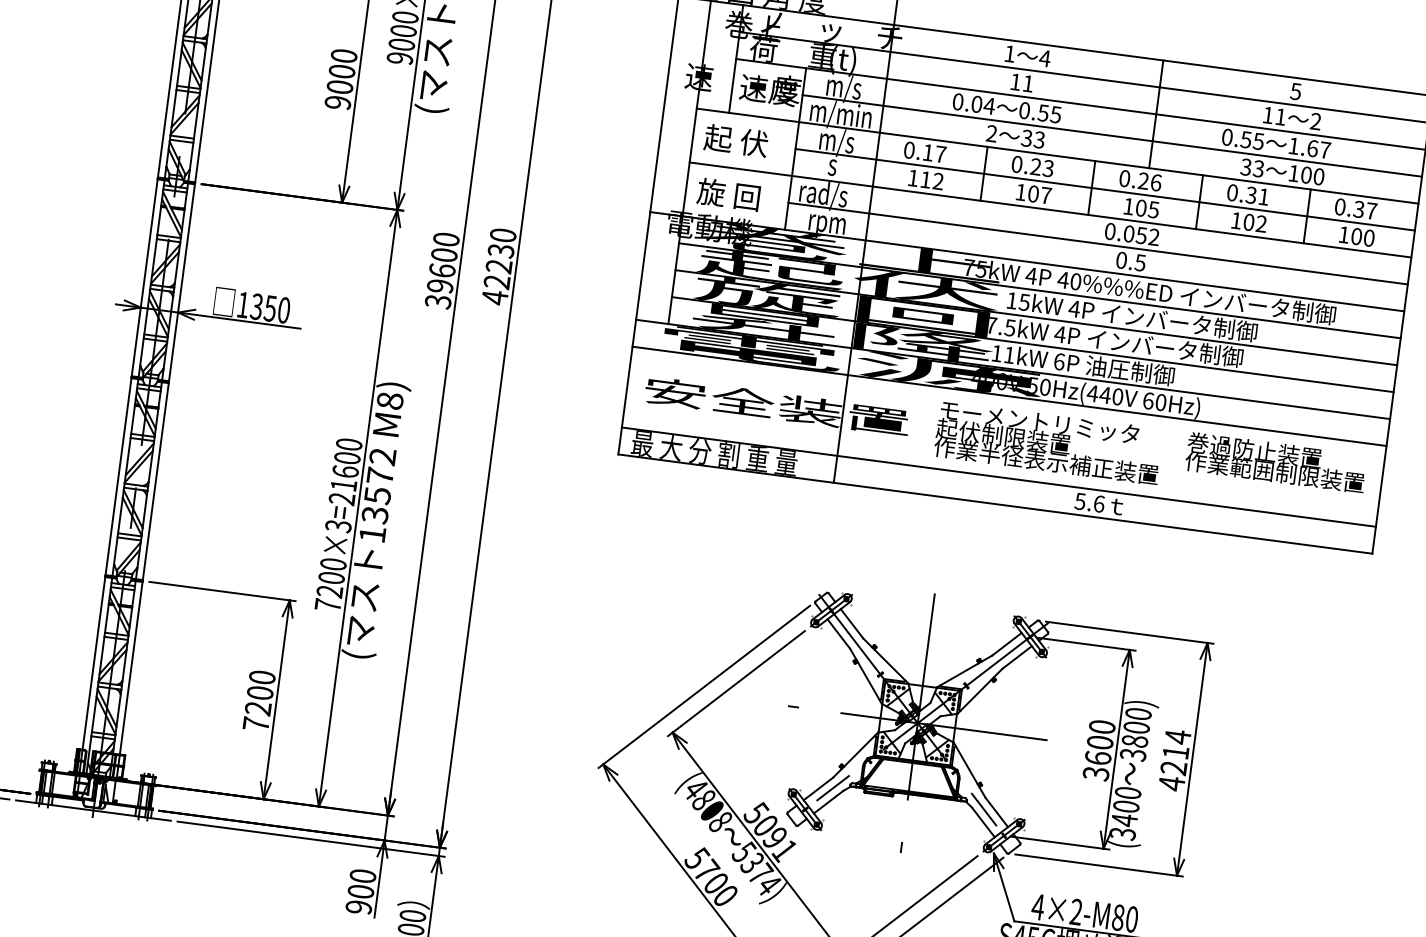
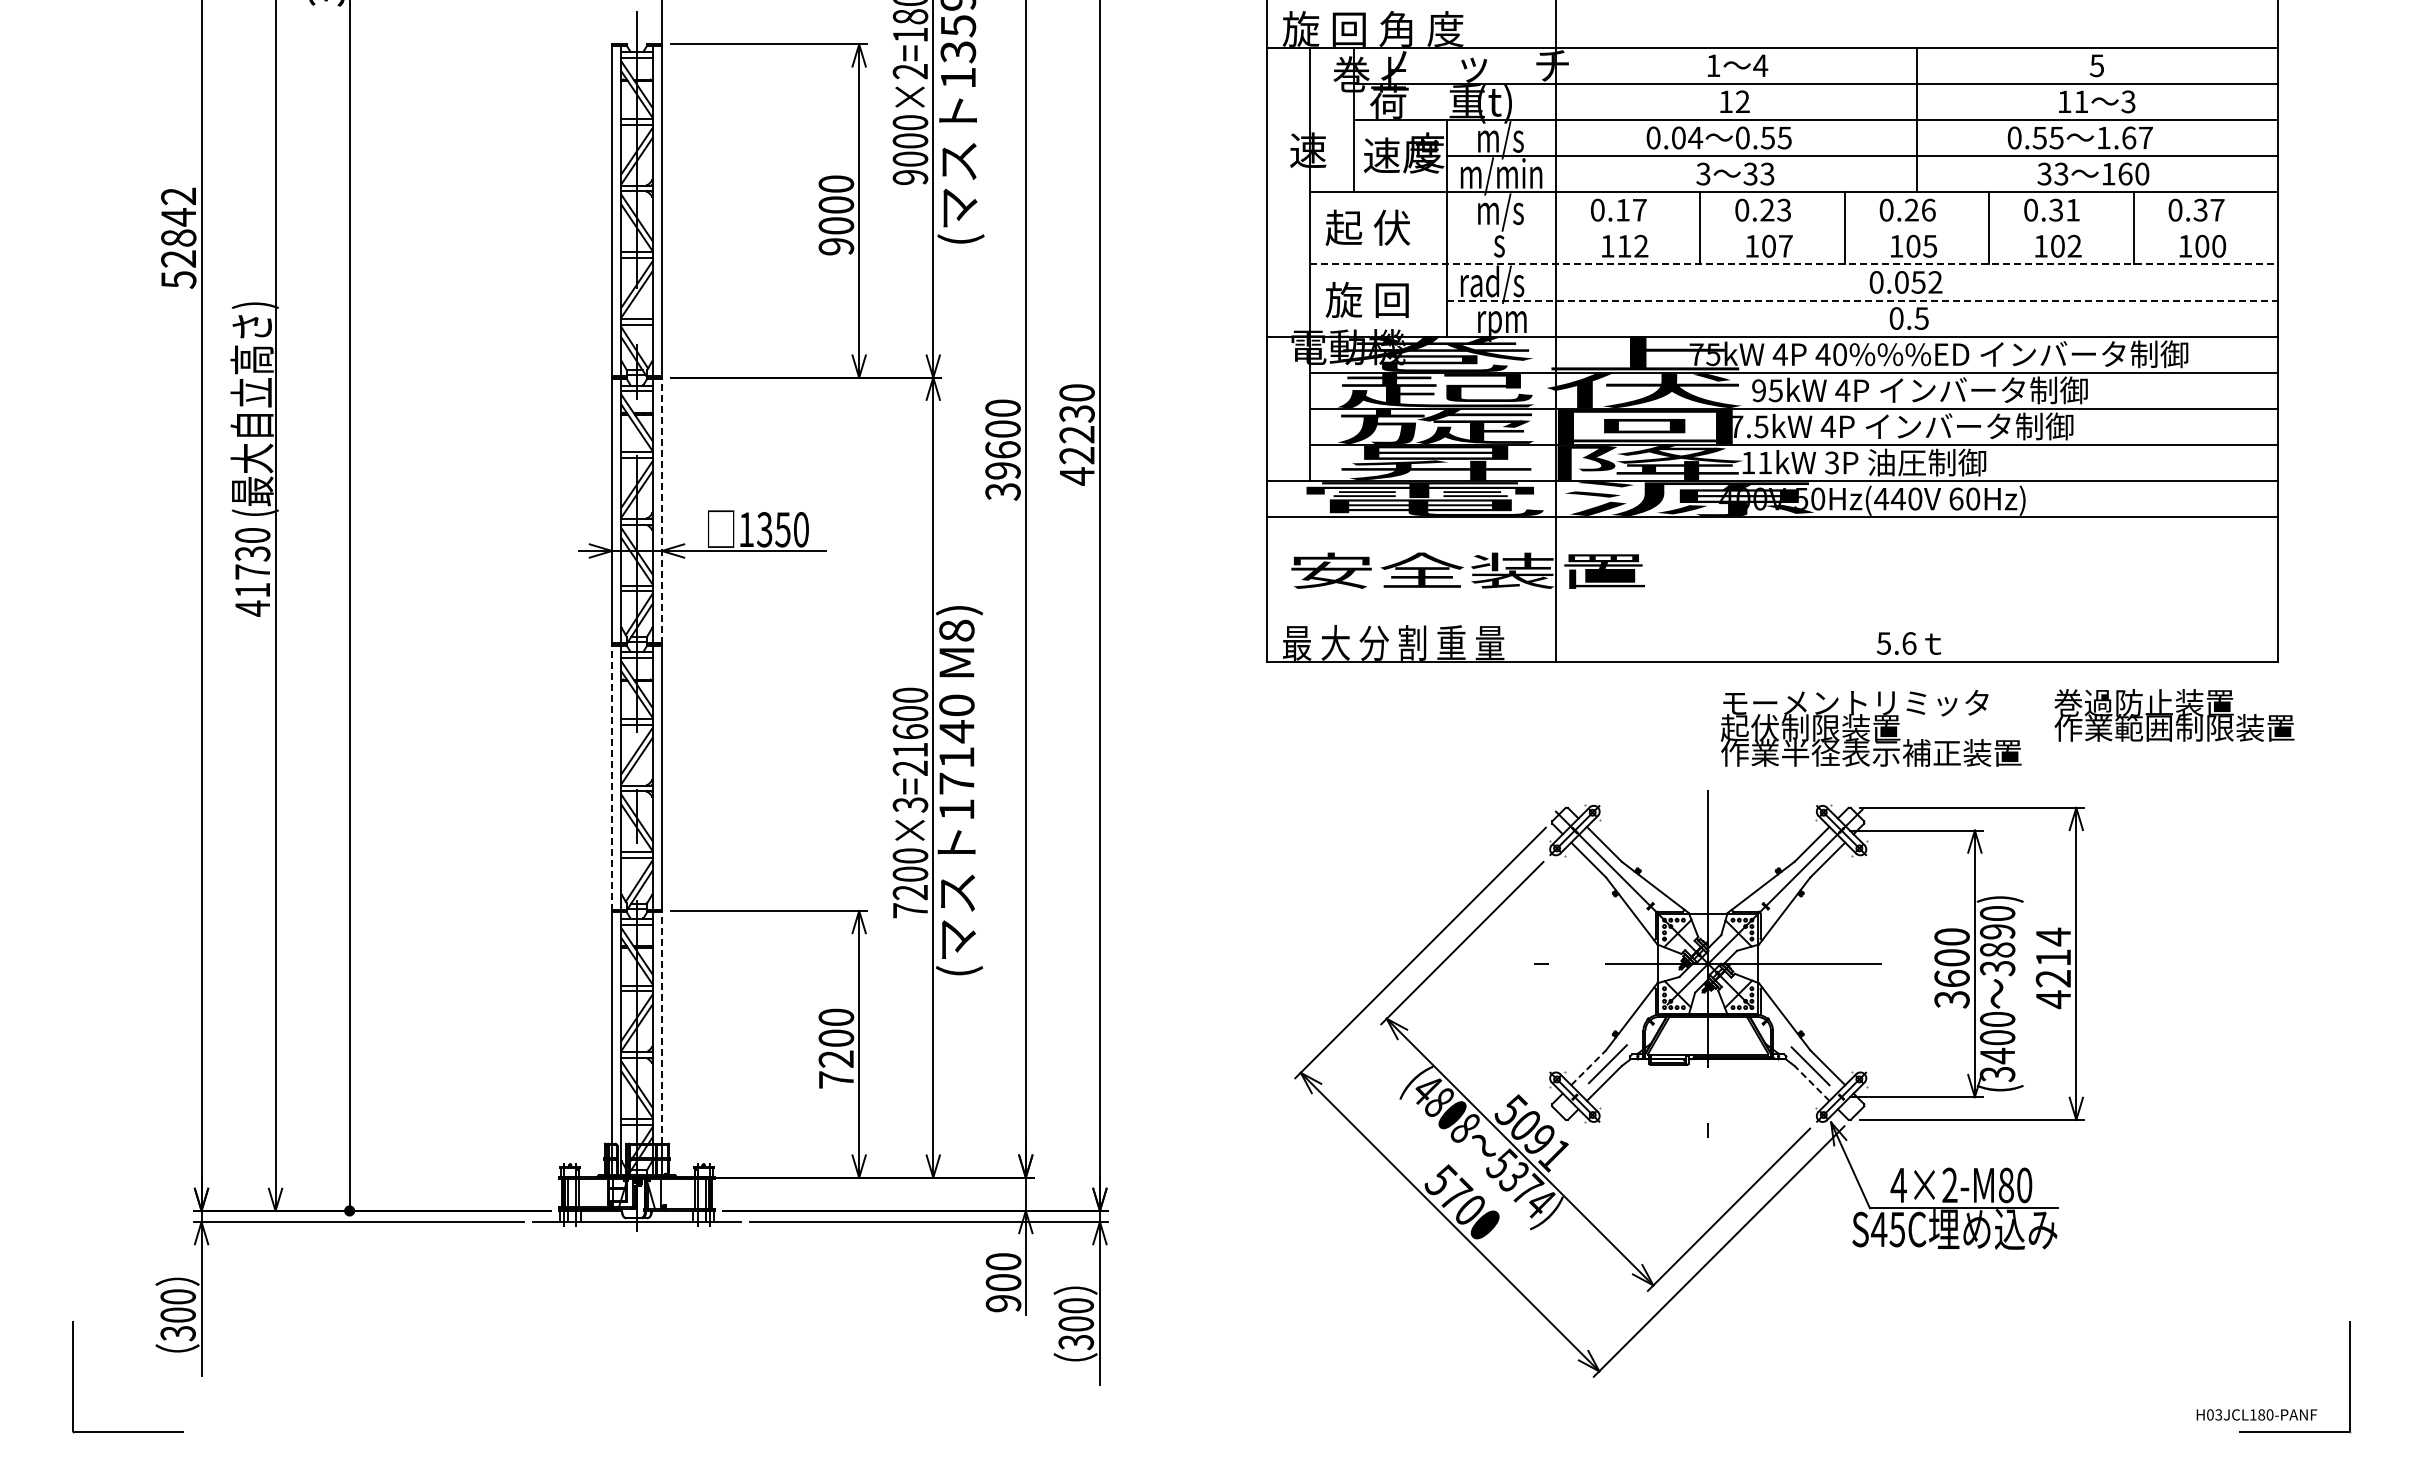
text: (1028, 83) -> (1742, 101), 11 -> 12
text: (1315, 121) -> (2128, 101), 2 -> 3
text: (991, 134) -> (1703, 174), 2 -> 3
text: (1306, 174) -> (2125, 173), 100 -> 160
line: (1105, 189) -> (1862, 228), removed
line: (1050, 210) -> (1794, 264), solid -> dashed
line: (1098, 243) -> (1863, 300), solid -> dashed
line: (181, 282) -> (661, 510), solid -> dashed
text: (1011, 300) -> (1758, 390), 15kW -> 95kW
text: (1059, 361) -> (1832, 462), 6P -> 3P
text: (1150, 455) -> (2007, 727), moved
line: (118, 476) -> (611, 777), solid -> dashed
line: (998, 477) -> (1771, 625), removed
text: (378, 485) -> (956, 744), 13572 -> 17140
line: (131, 667) -> (661, 1026), solid -> dashed
text: (1136, 727) -> (1997, 931), 3800) -> 3890)
line: (818, 788) -> (1588, 1067), solid -> dashed
line: (983, 822) -> (1812, 1083), solid -> dashed

